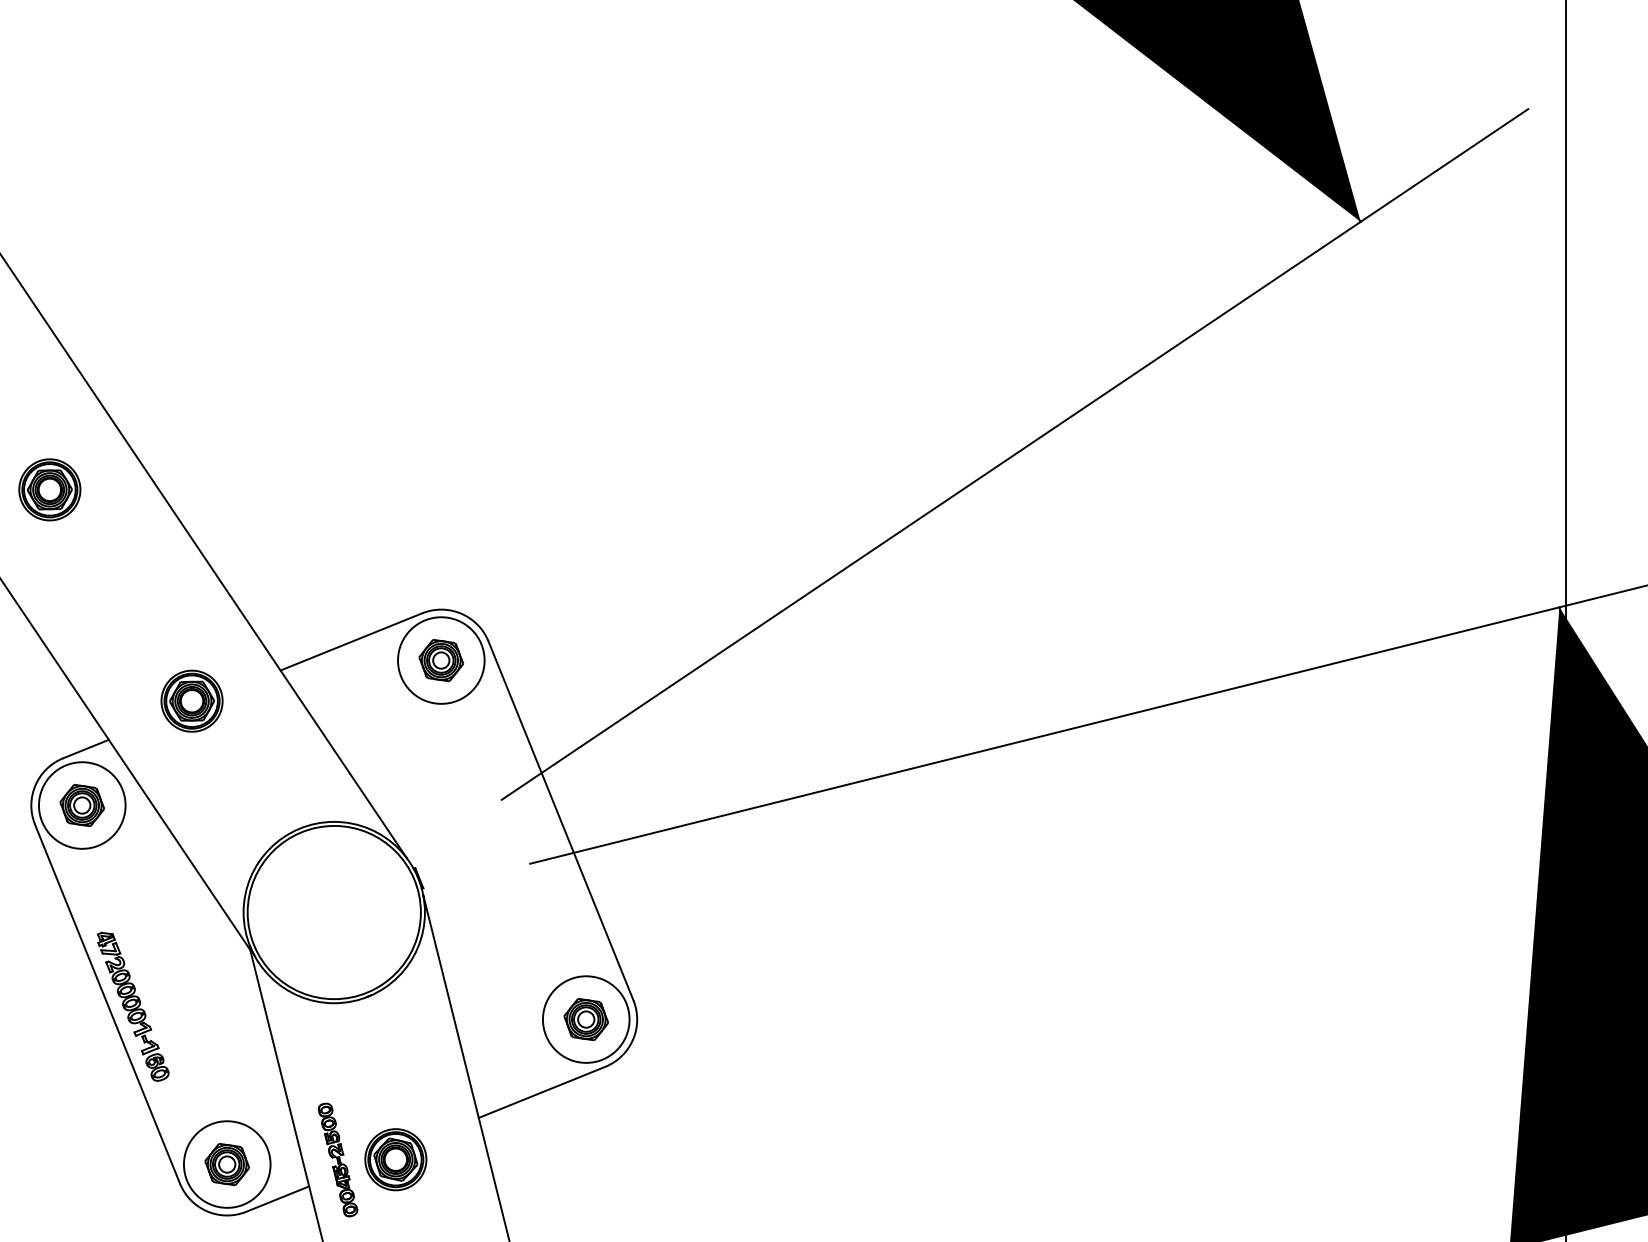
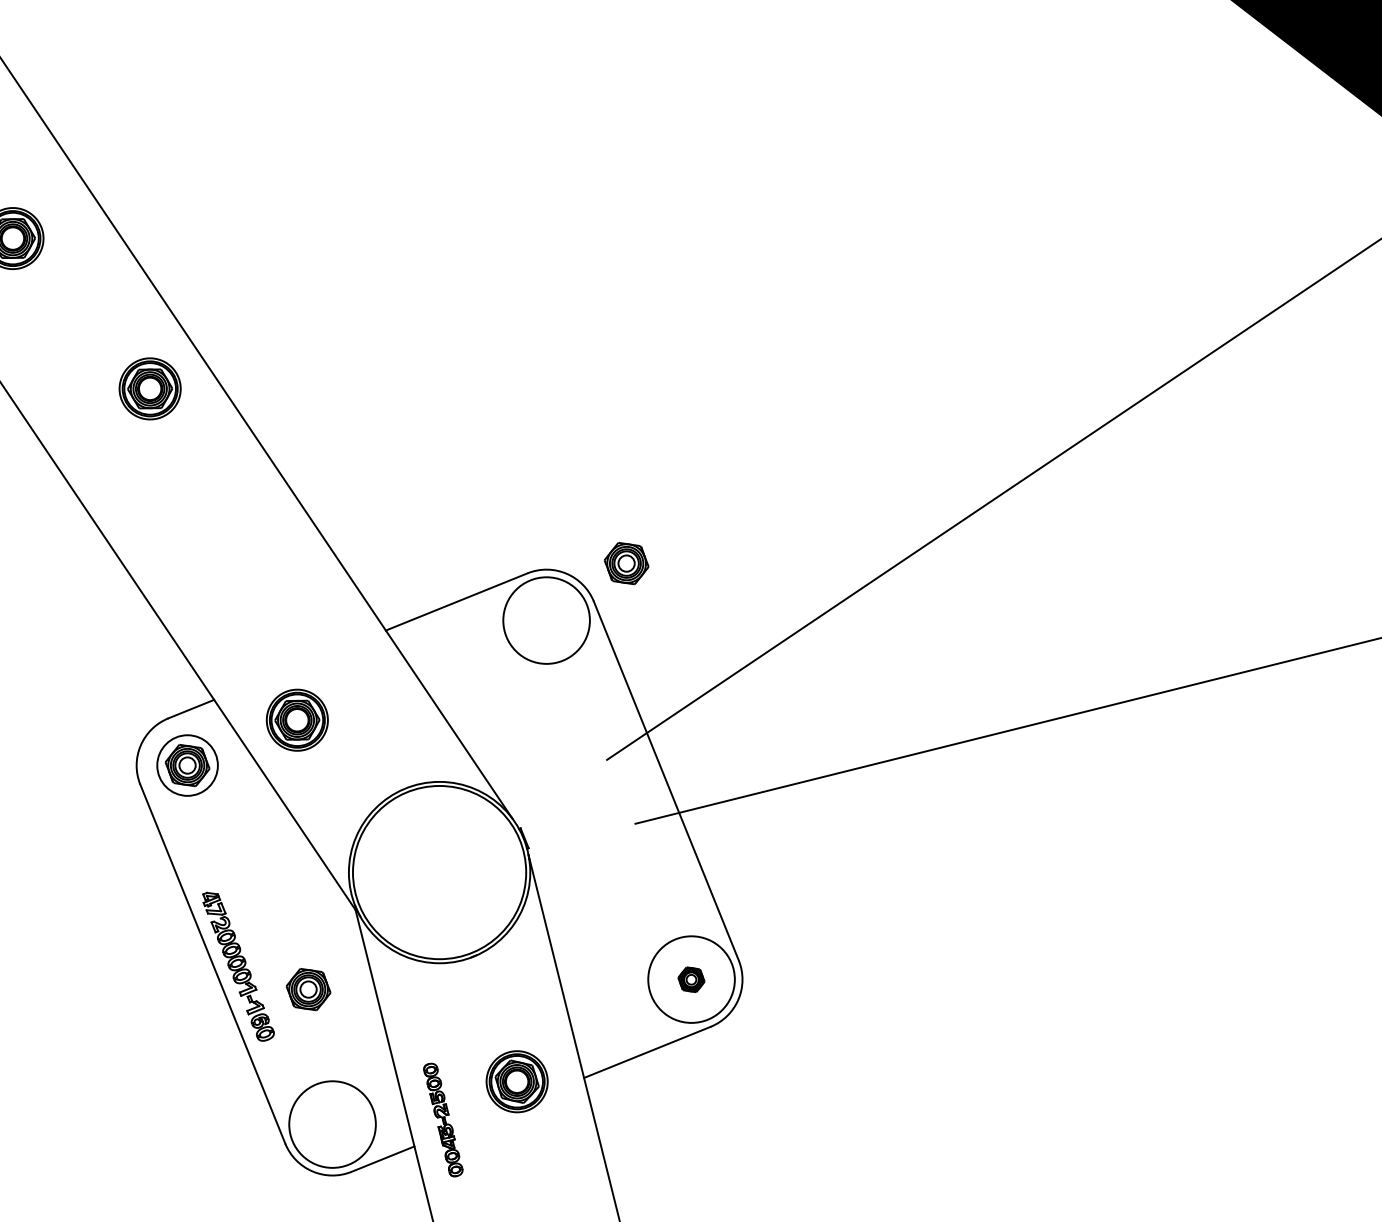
part: (49, 489) -> (149, 388), moved
part: (441, 660) -> (626, 563), moved
part: (191, 700) -> (296, 719), moved
circle: (81, 805) -> (186, 765), size x0.7
part: (585, 1019) -> (690, 979), size x0.6
part: (395, 1159) -> (516, 1081), moved
part: (226, 1164) -> (307, 989), moved

